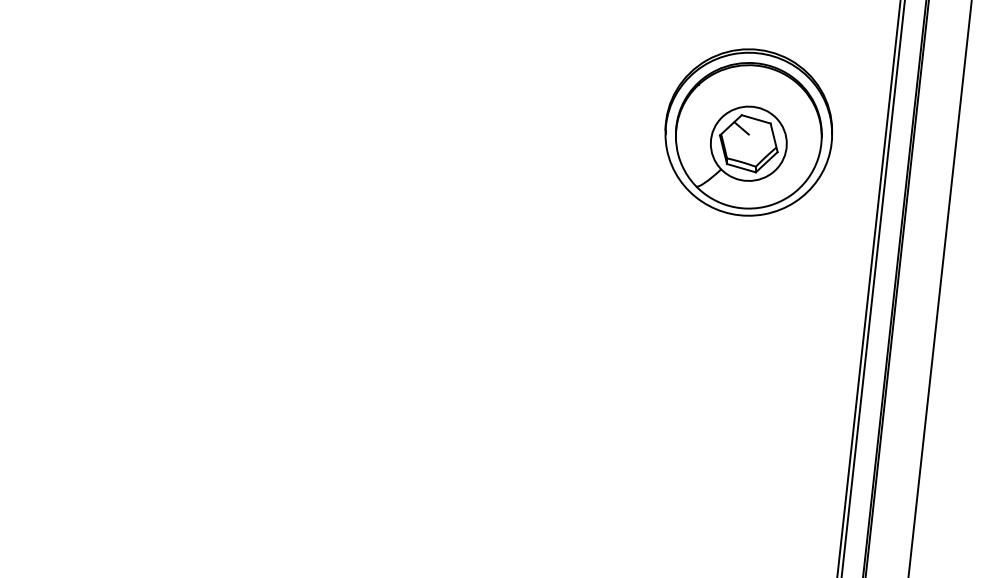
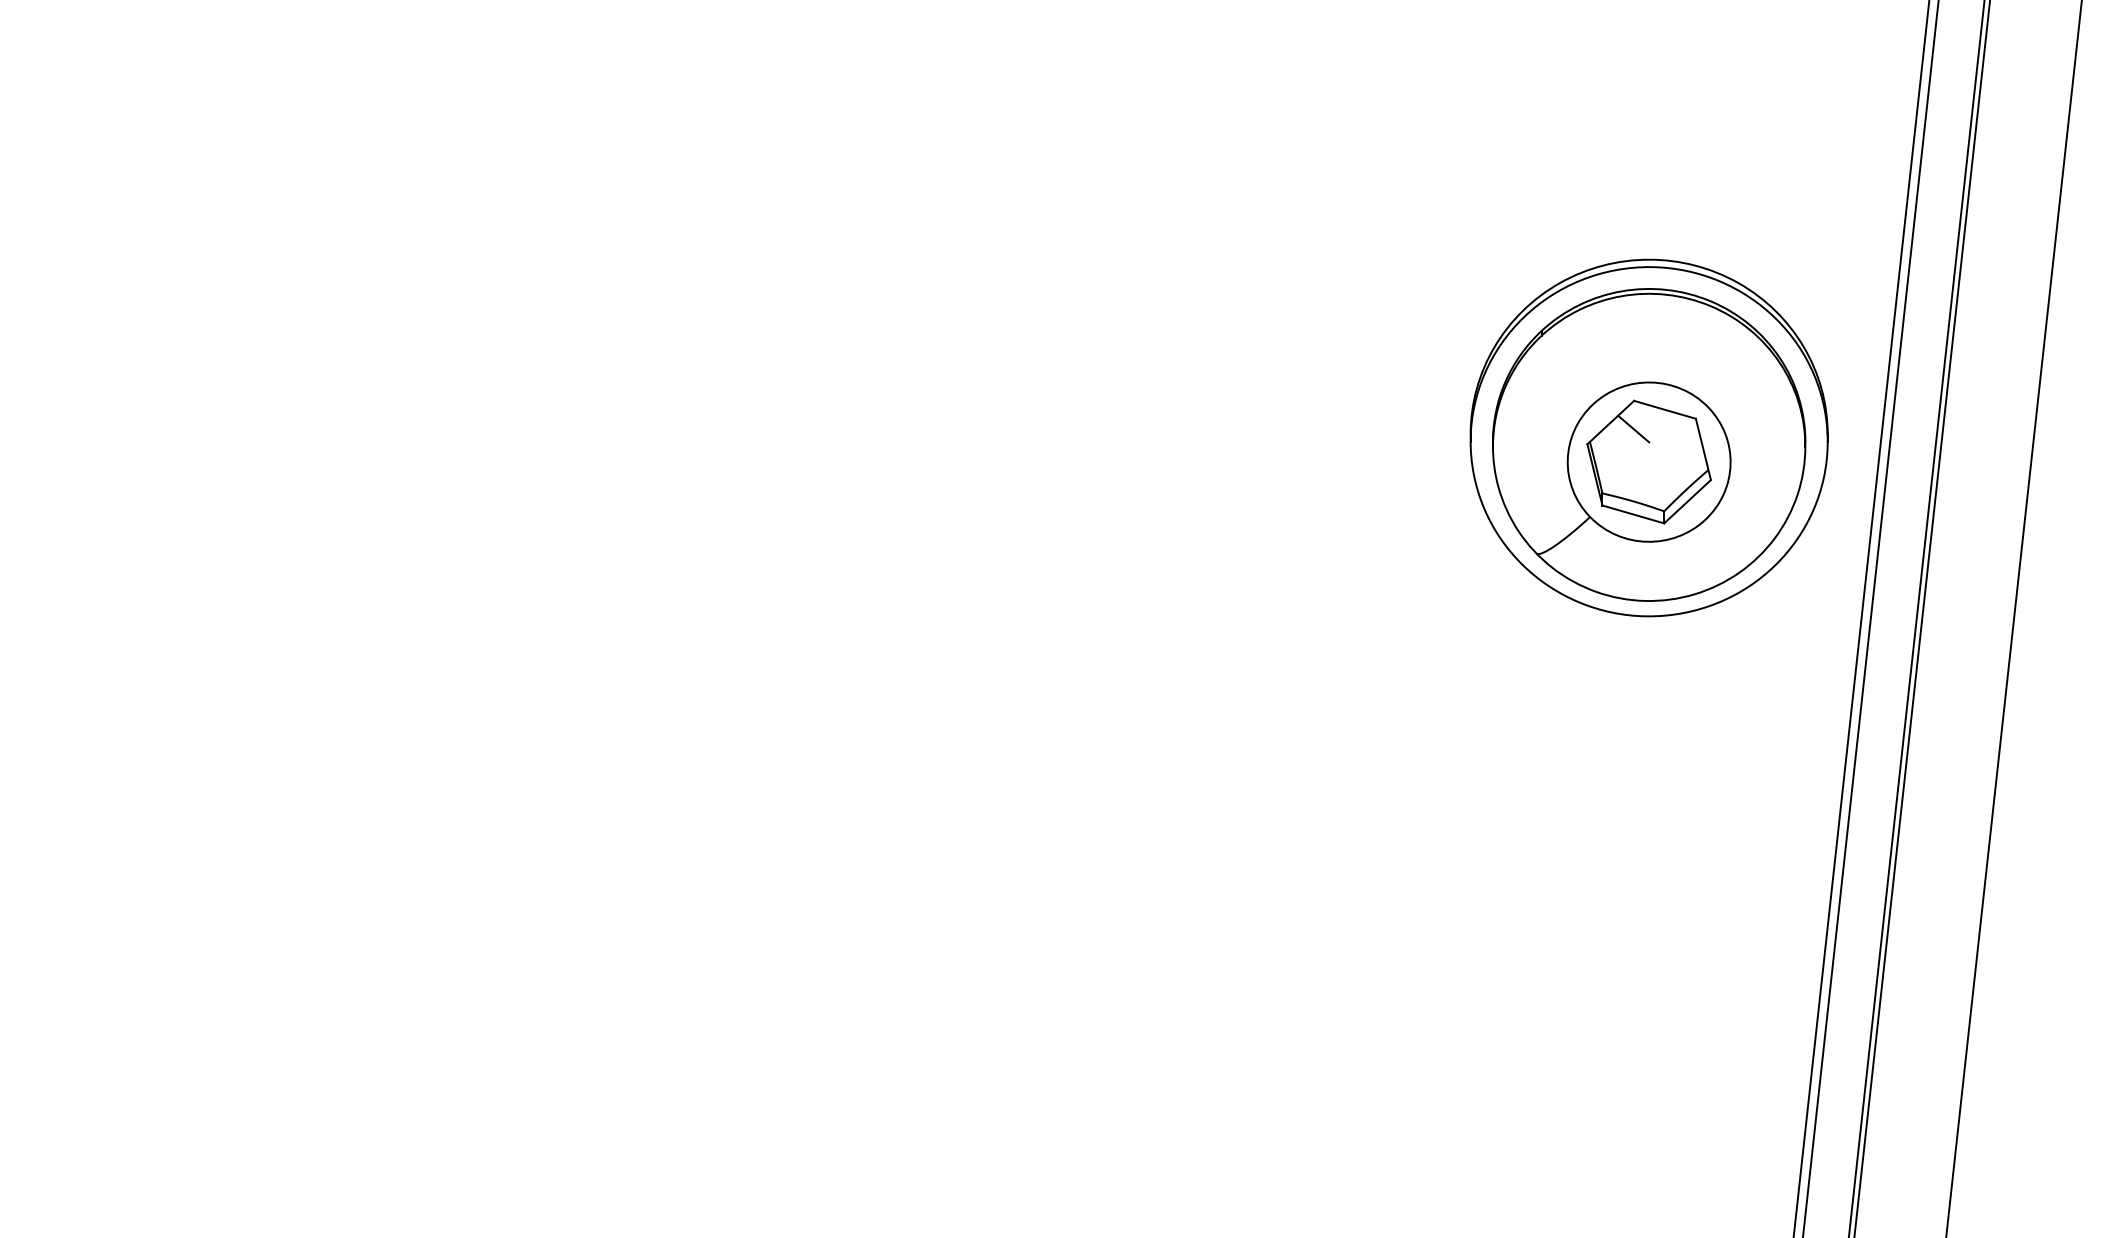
part: (748, 132) -> (1648, 437), moved

